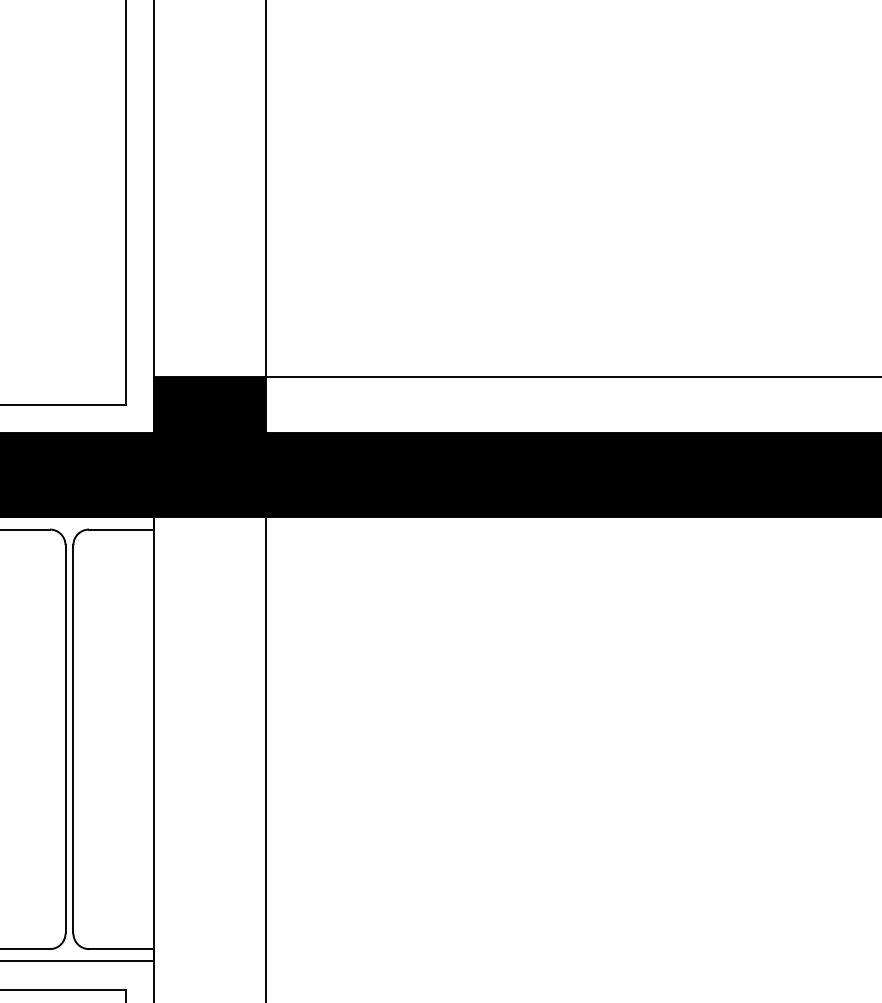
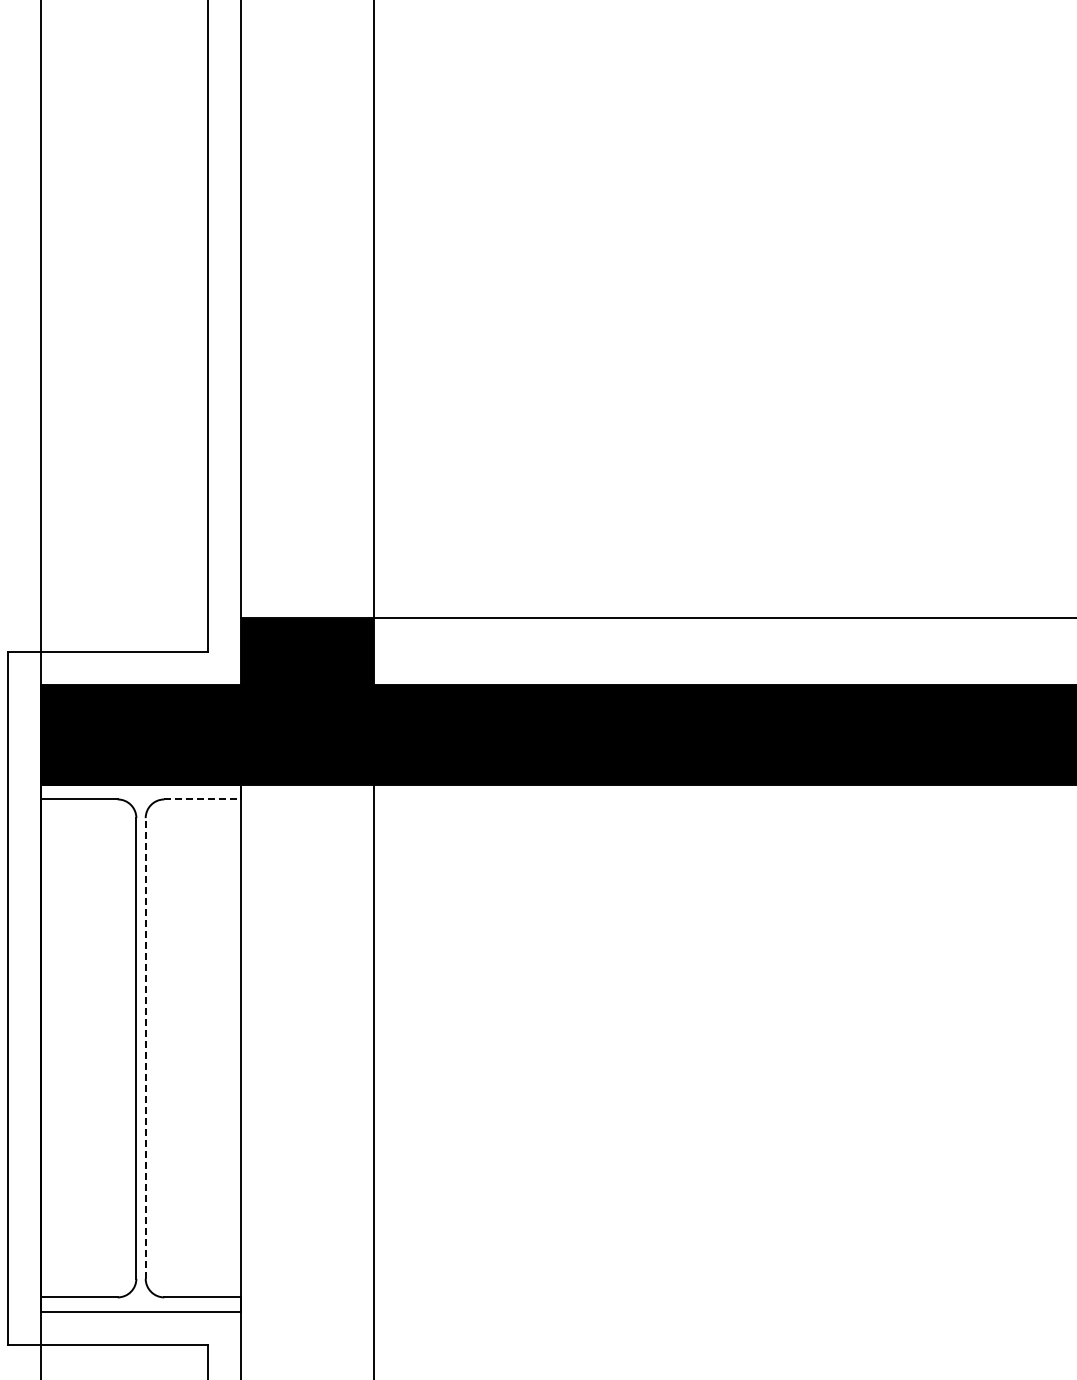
line: (122, 529) -> (203, 799), solid -> dashed
line: (73, 738) -> (145, 1047), solid -> dashed

